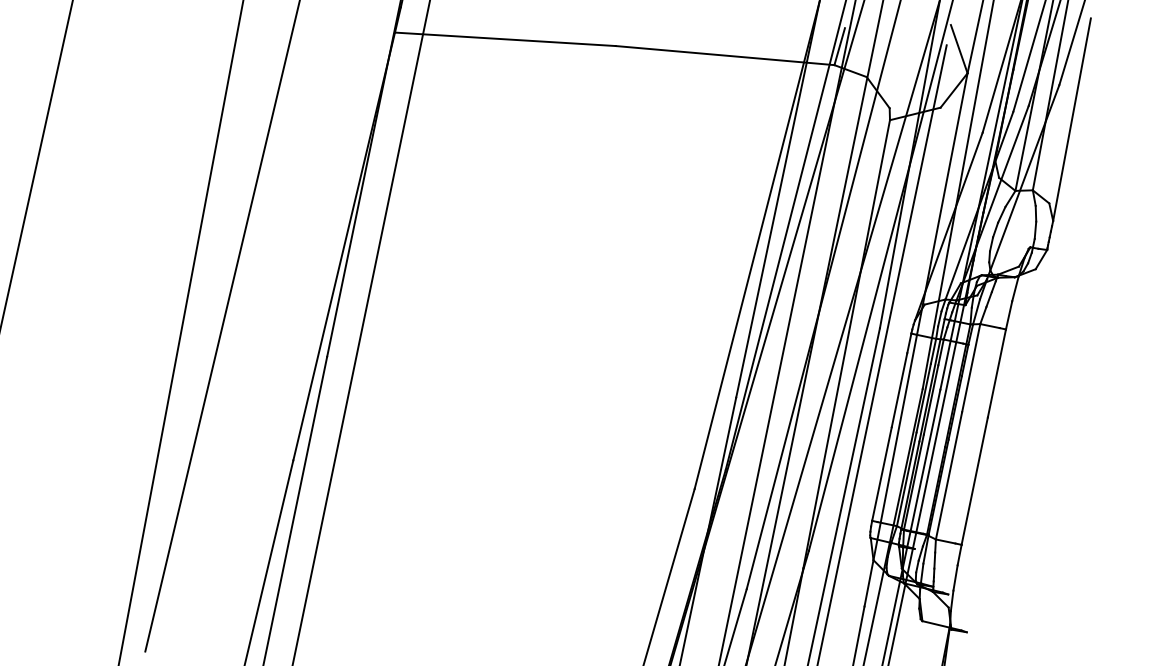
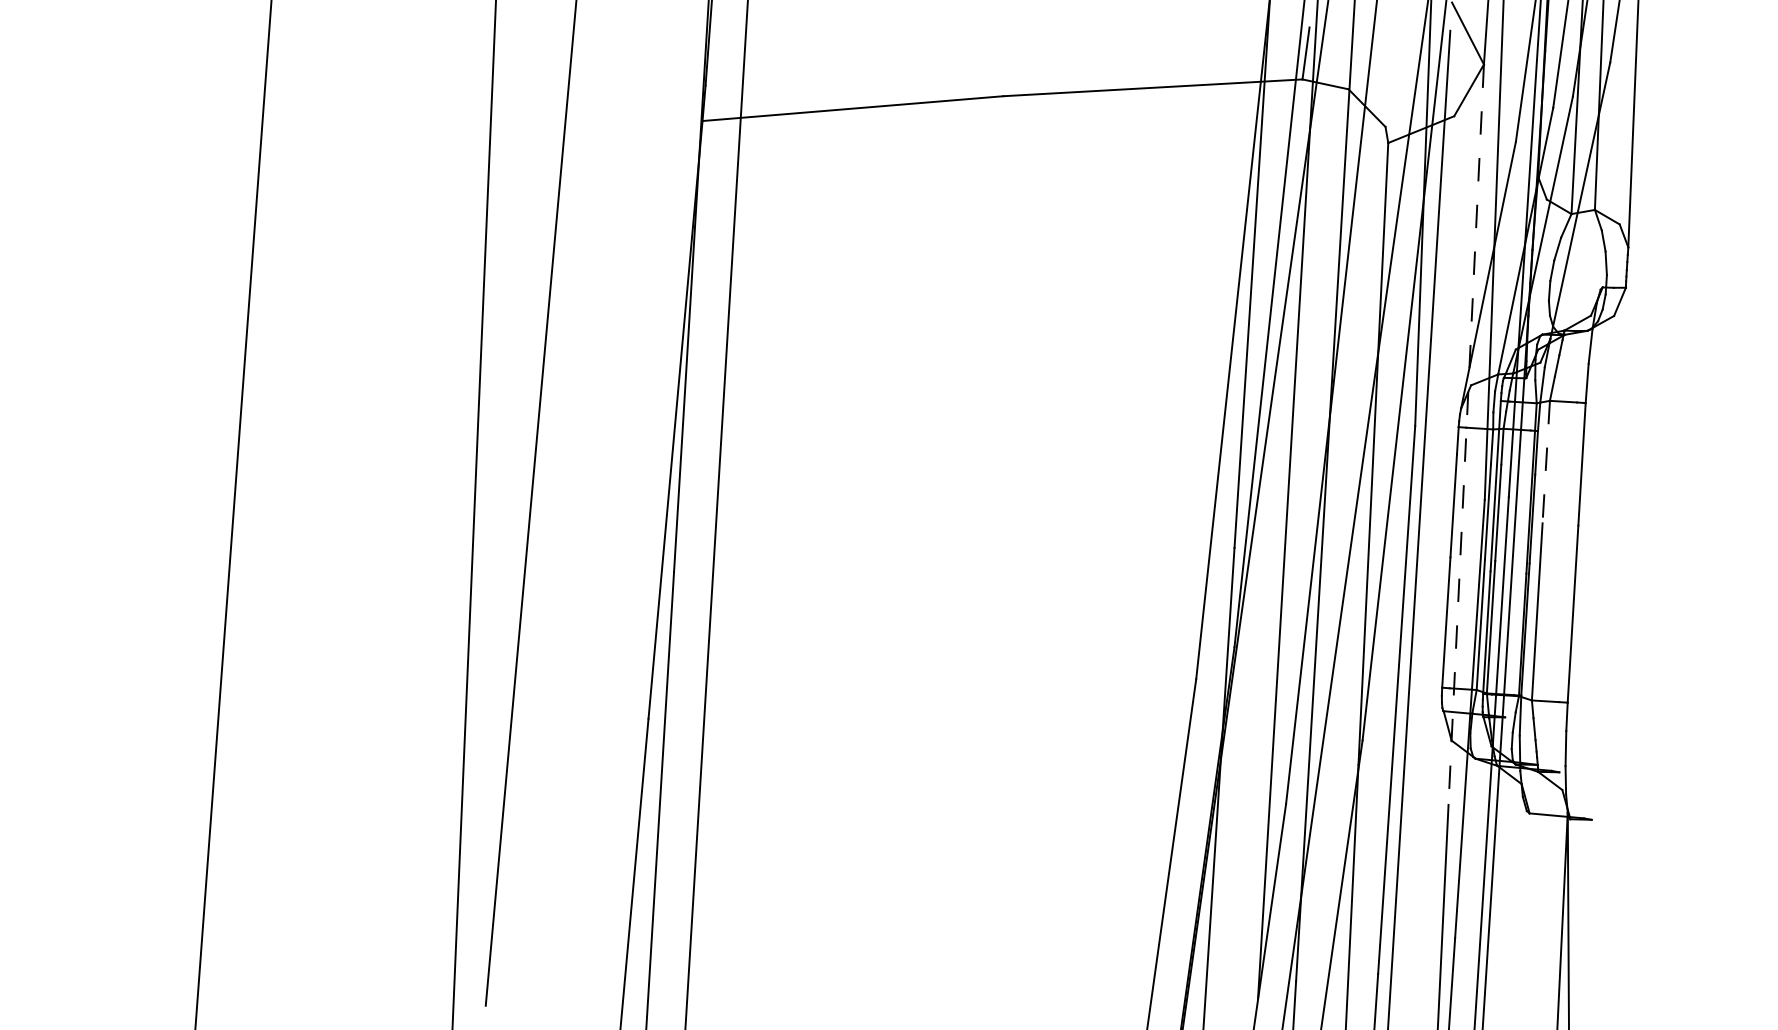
line: (916, 339) -> (1466, 434), solid -> dashed
line: (971, 368) -> (1546, 462), solid -> dashed

